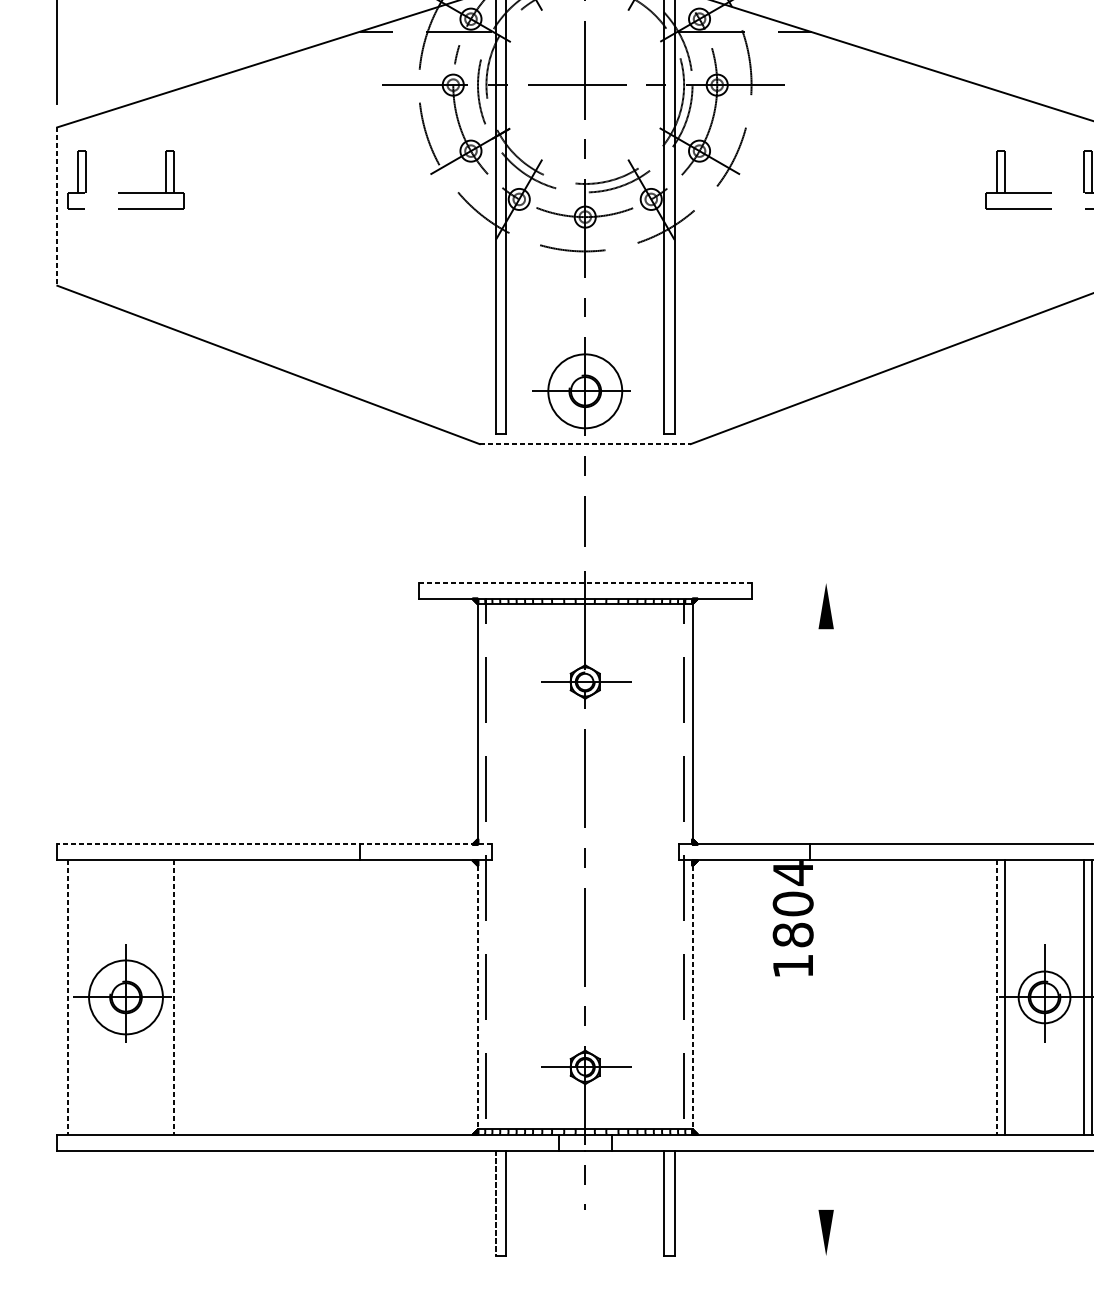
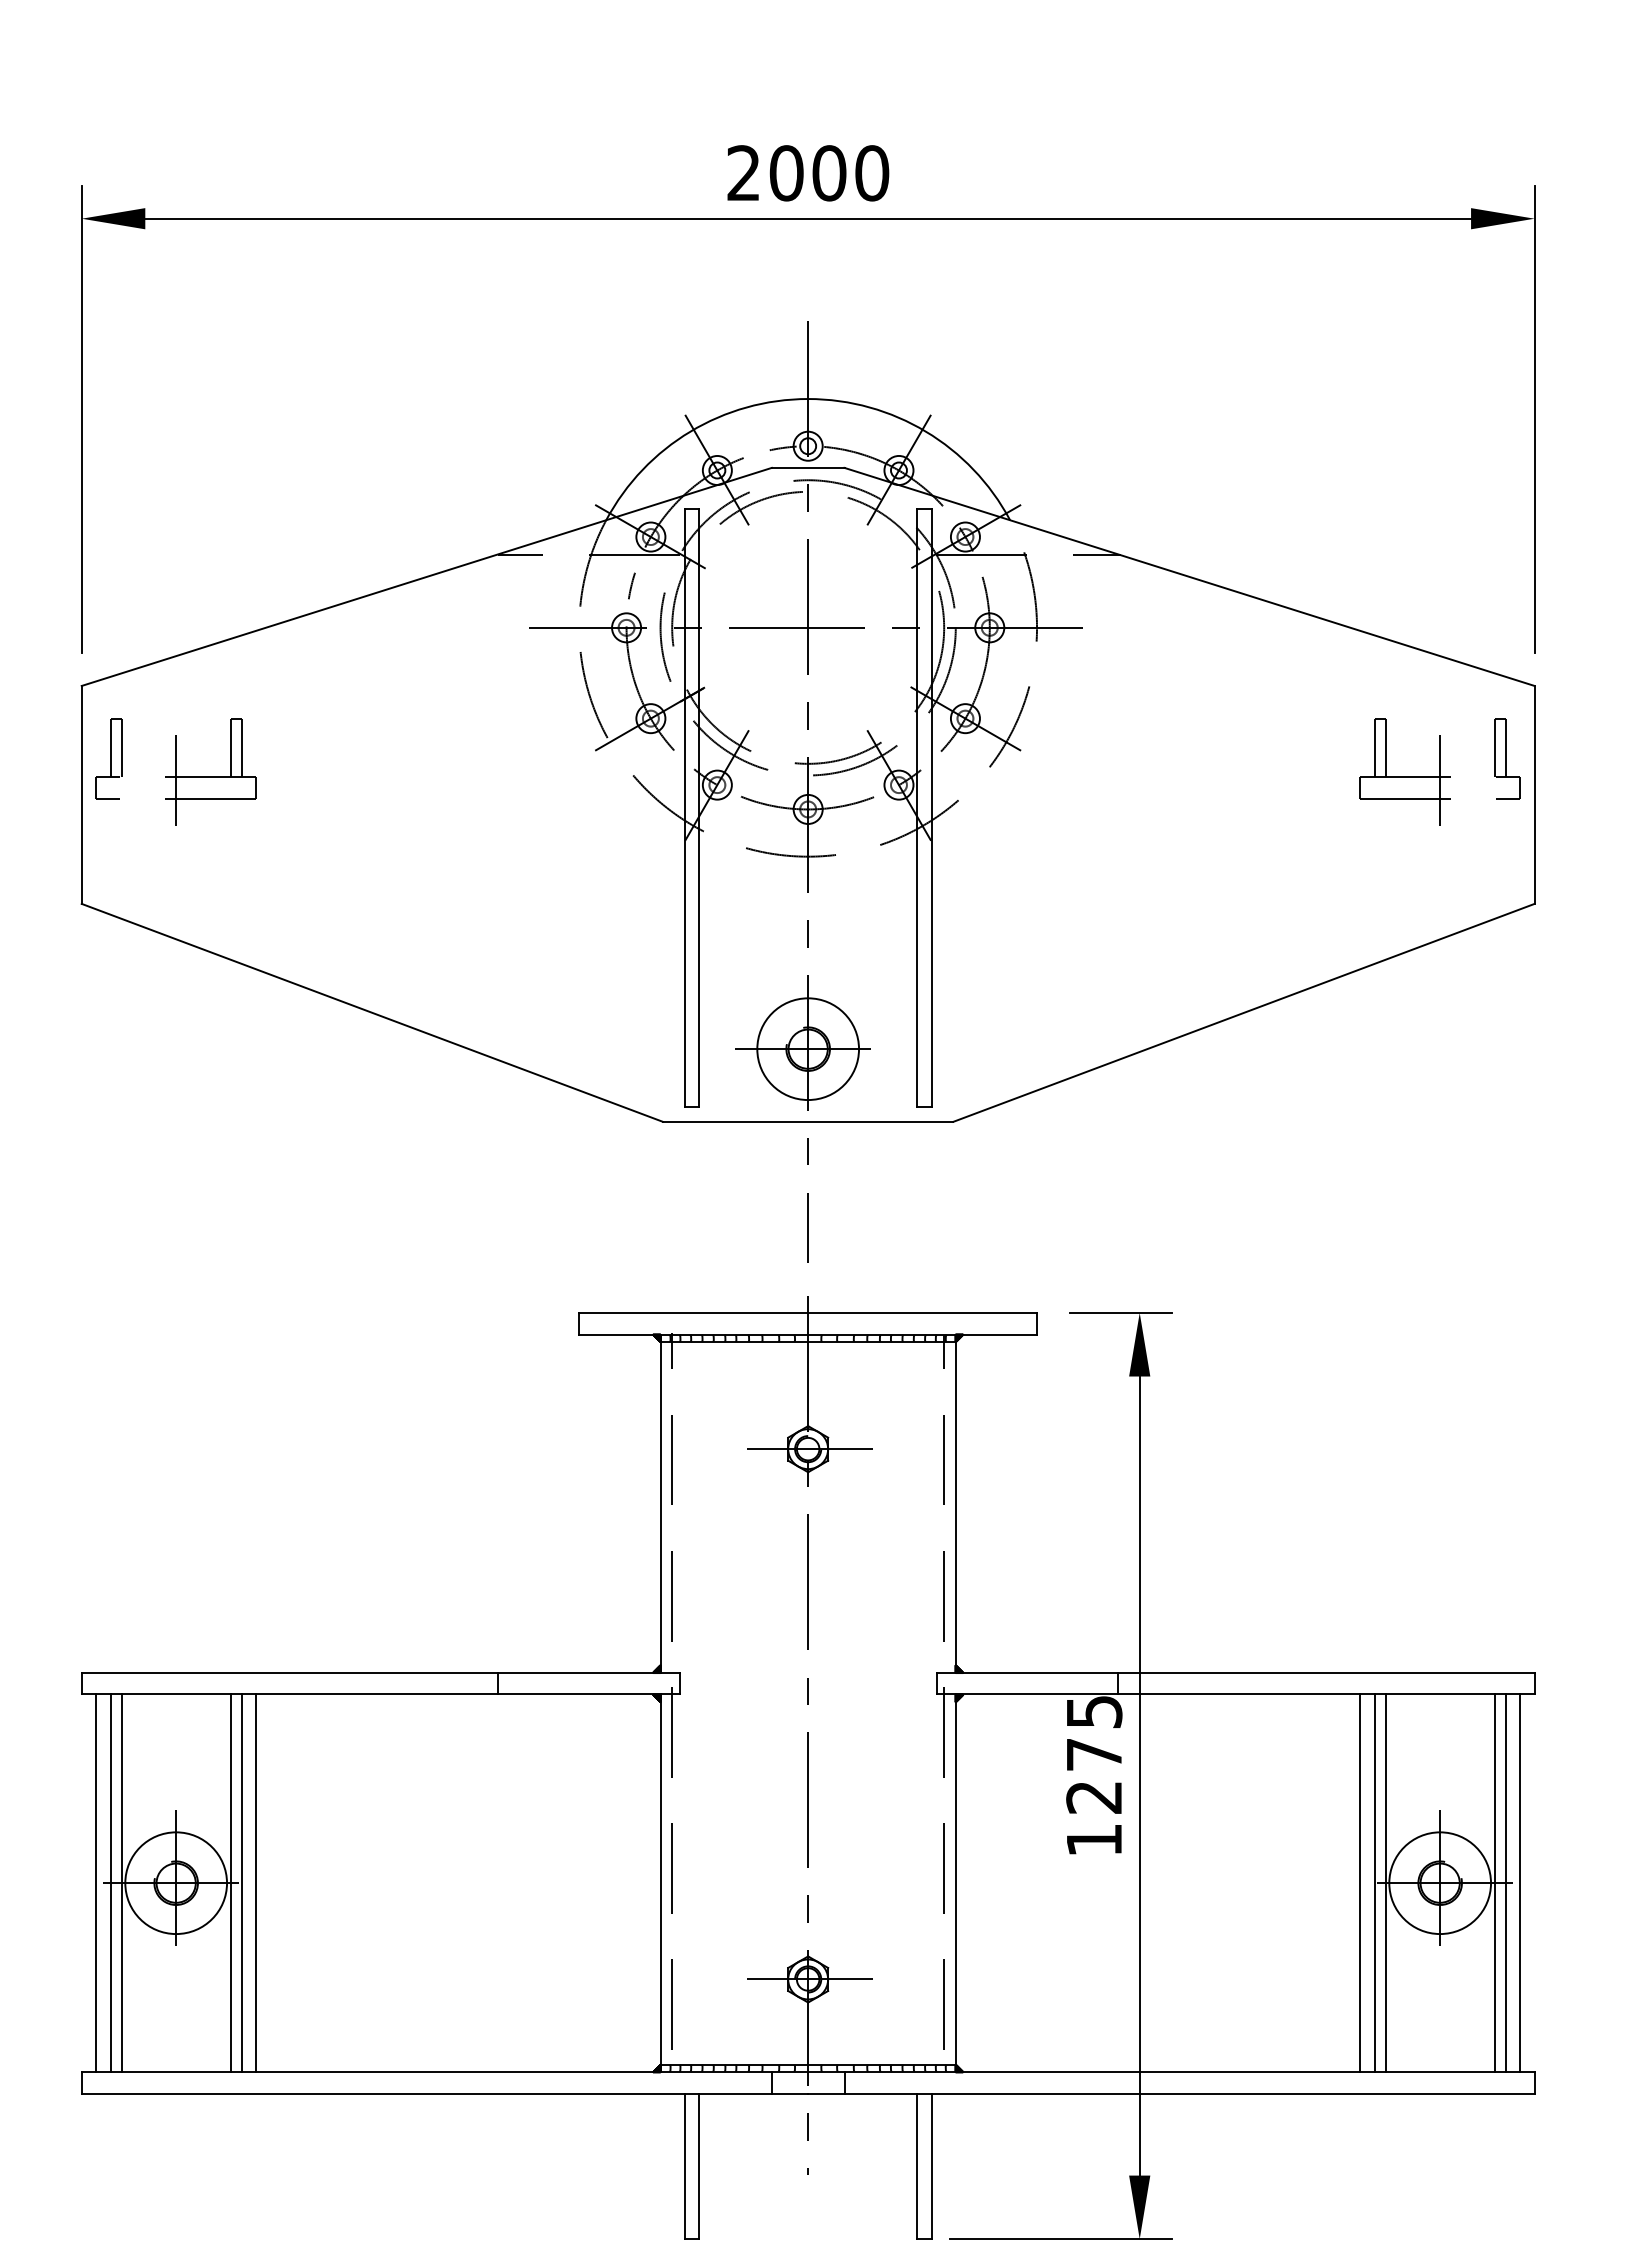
line: (126, 198) -> (176, 784), added
line: (1044, 198) -> (1440, 784), added
line: (57, 206) -> (81, 794), dashed -> solid
line: (585, 443) -> (808, 1121), dashed -> solid
line: (585, 582) -> (808, 1312), dashed -> solid
line: (812, 582) -> (1120, 1312), added
line: (274, 844) -> (380, 1672), dashed -> solid
text: (793, 903) -> (1094, 1754), 1804 -> 1275
line: (826, 919) -> (1139, 1775), added
line: (68, 997) -> (96, 1883), dashed -> solid
line: (78, 997) -> (110, 1883), added
line: (86, 997) -> (121, 1883), added
line: (165, 997) -> (230, 1883), added
line: (173, 997) -> (241, 1883), dashed -> solid
line: (184, 997) -> (256, 1883), added
line: (477, 997) -> (660, 1883), dashed -> solid
line: (692, 997) -> (955, 1883), dashed -> solid
line: (986, 997) -> (1360, 1883), added
line: (996, 997) -> (1374, 1883), dashed -> solid
circle: (1044, 997) -> (1440, 1883), size x1.43
line: (495, 1203) -> (684, 2166), dashed -> solid
line: (768, 1256) -> (1060, 2239), added

